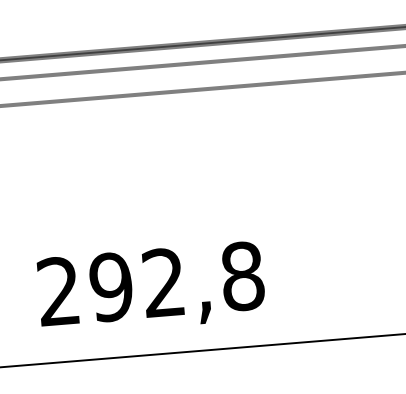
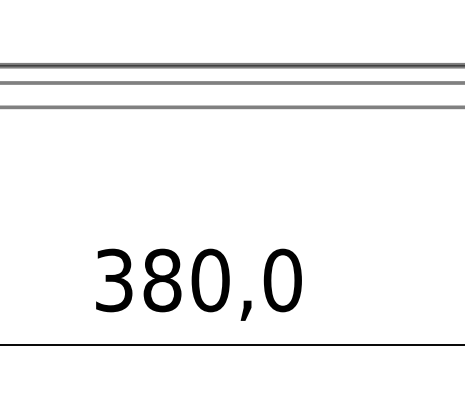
text: (150, 283) -> (198, 280), 292,8 -> 380,0

